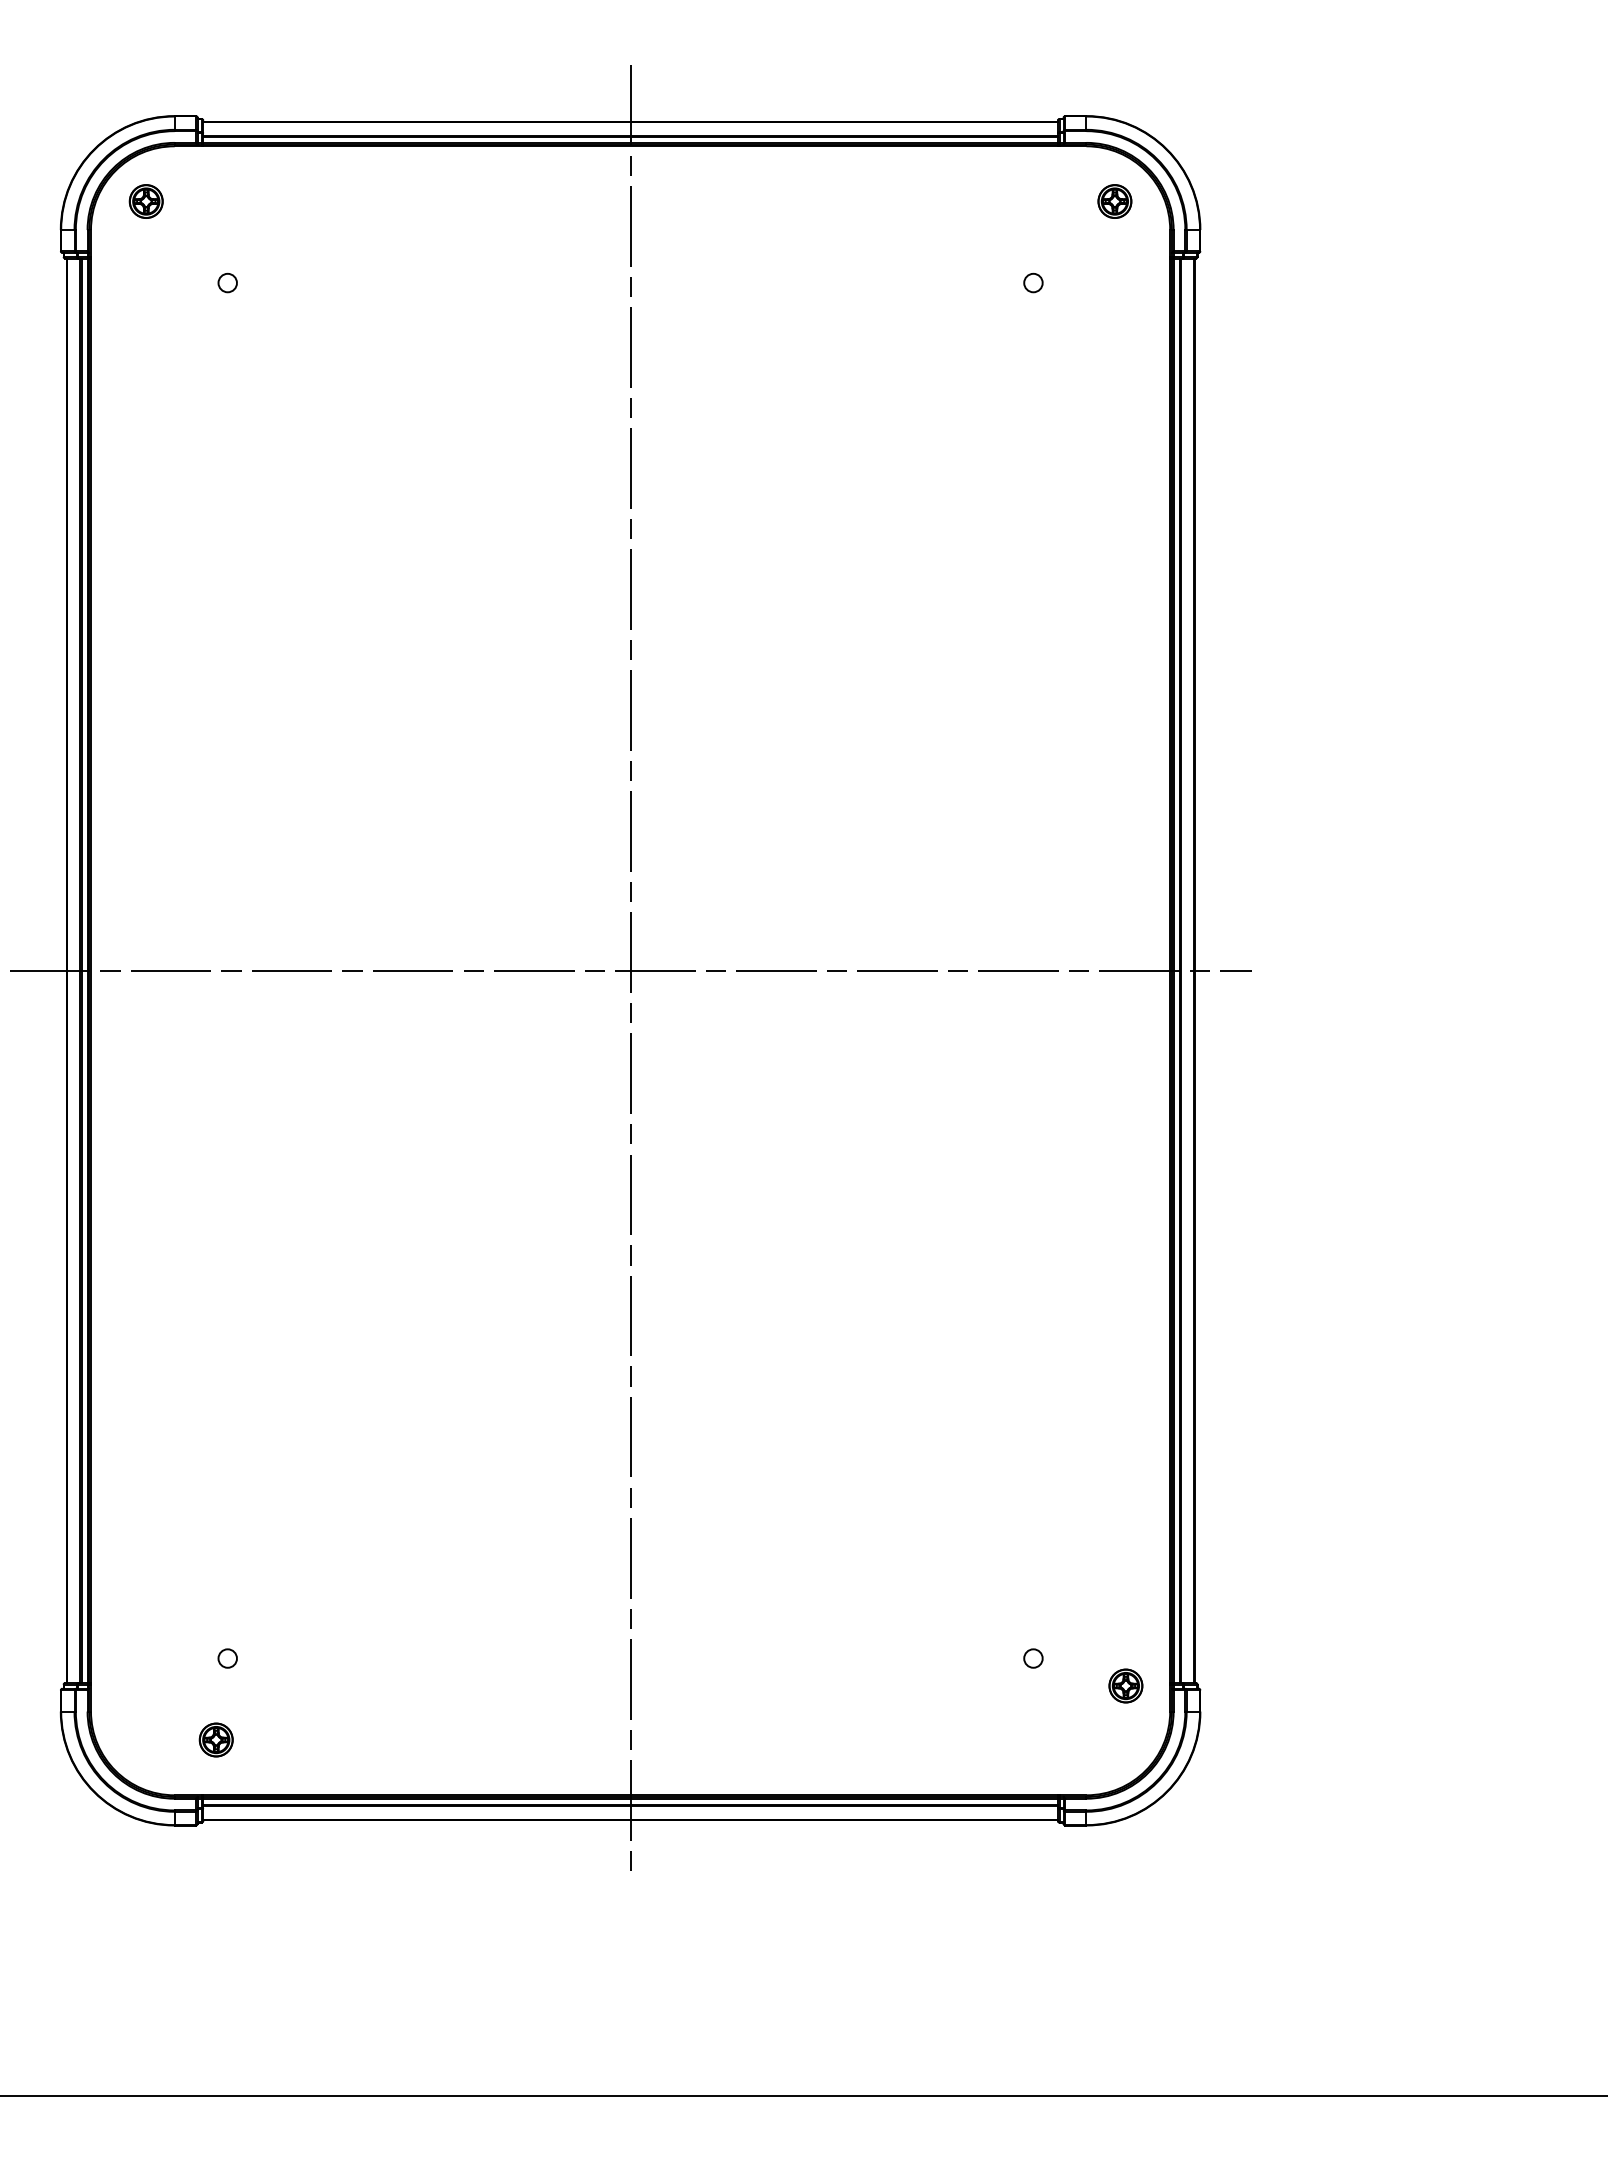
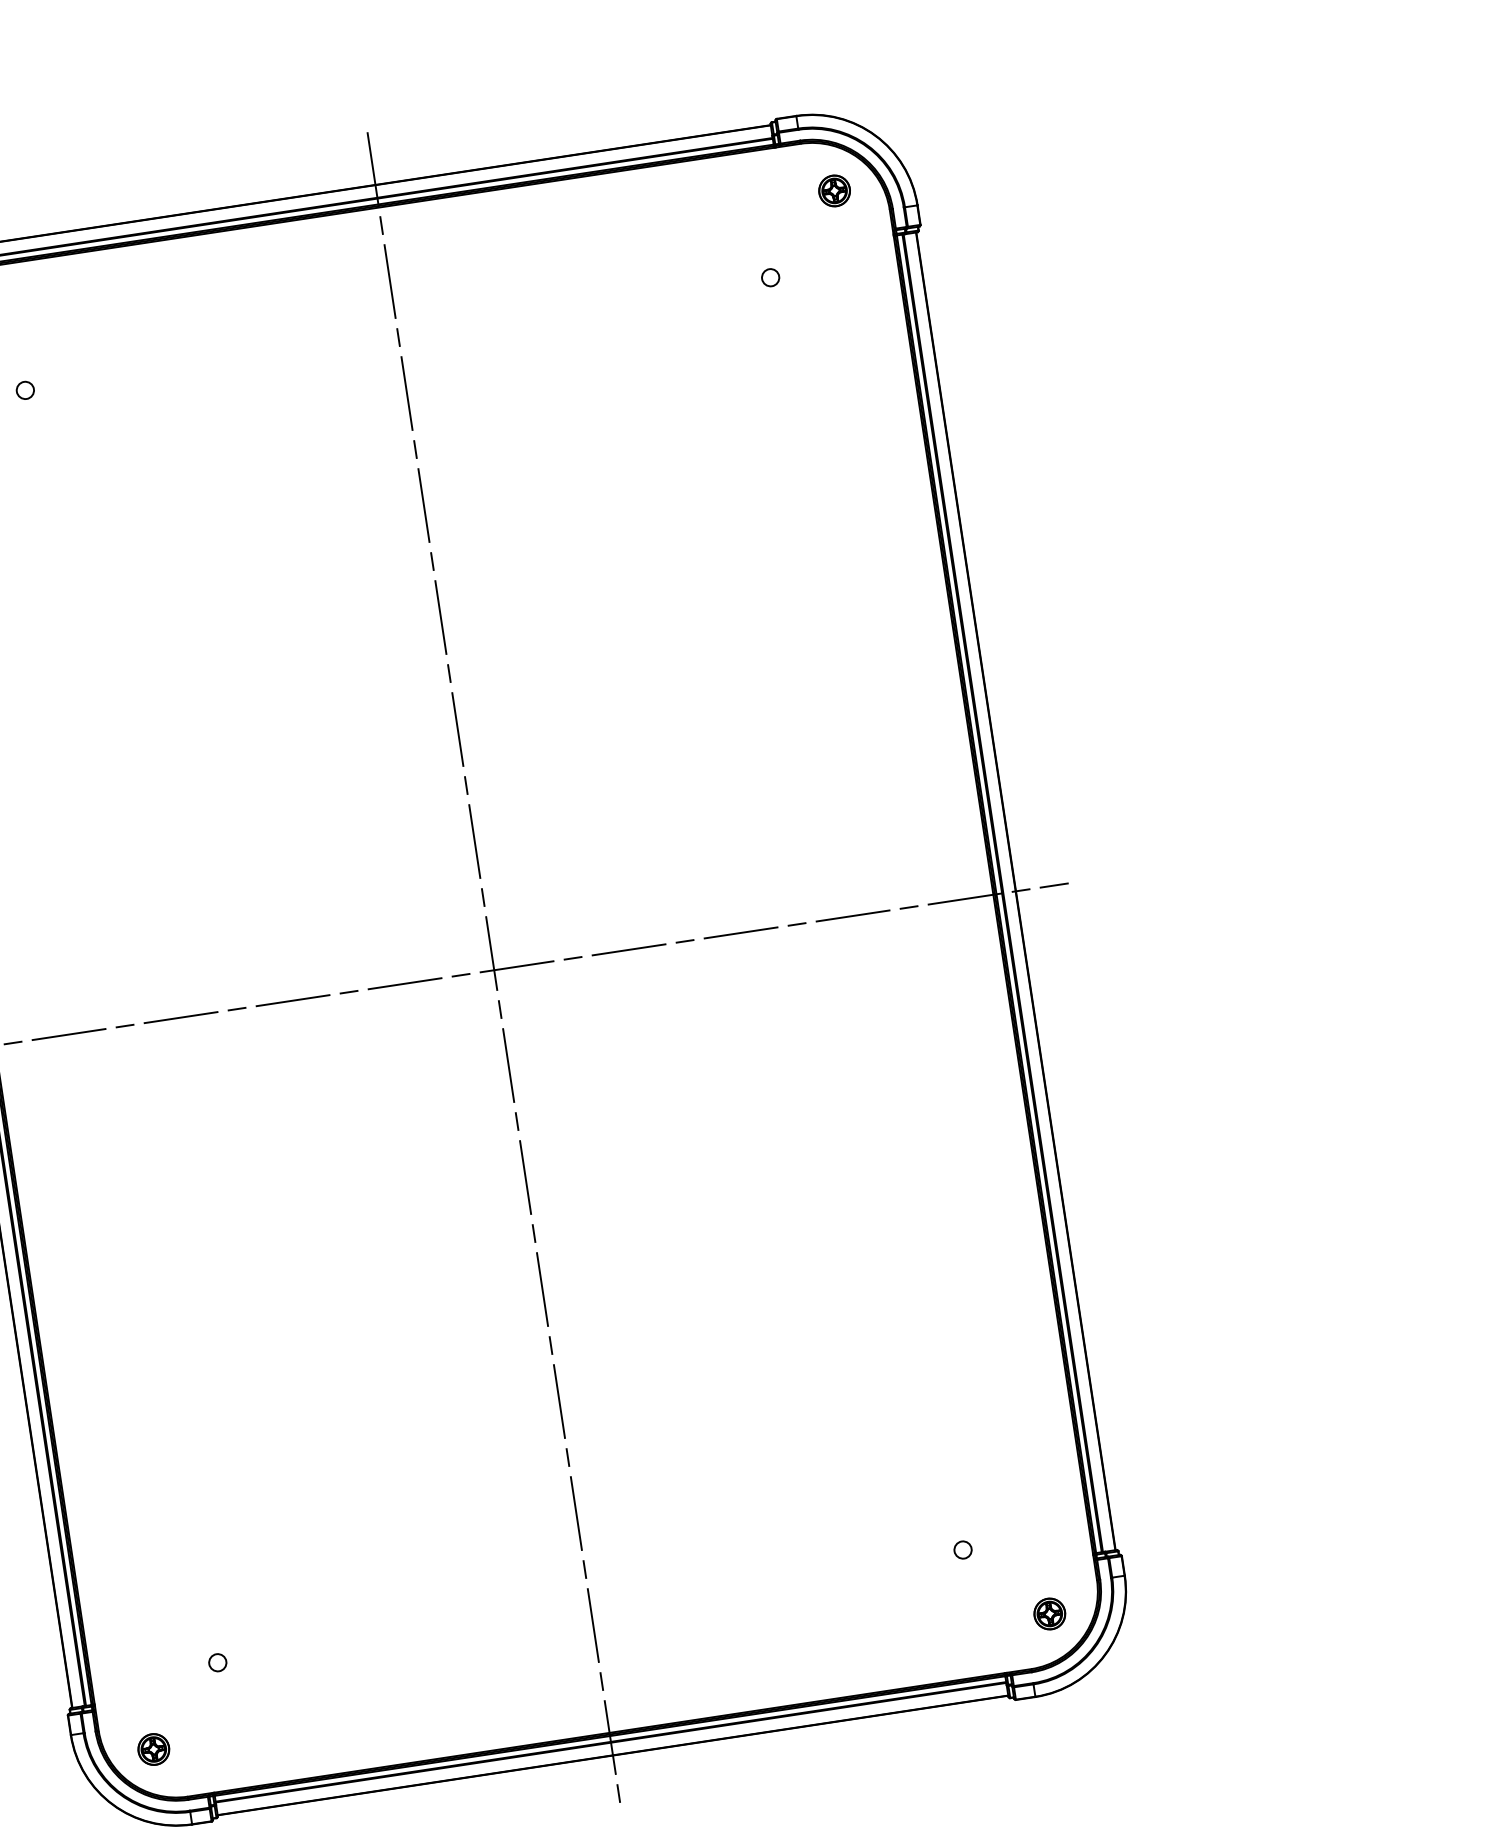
part: (1125, 1685) -> (1049, 1613), moved
part: (215, 1739) -> (153, 1749), moved

